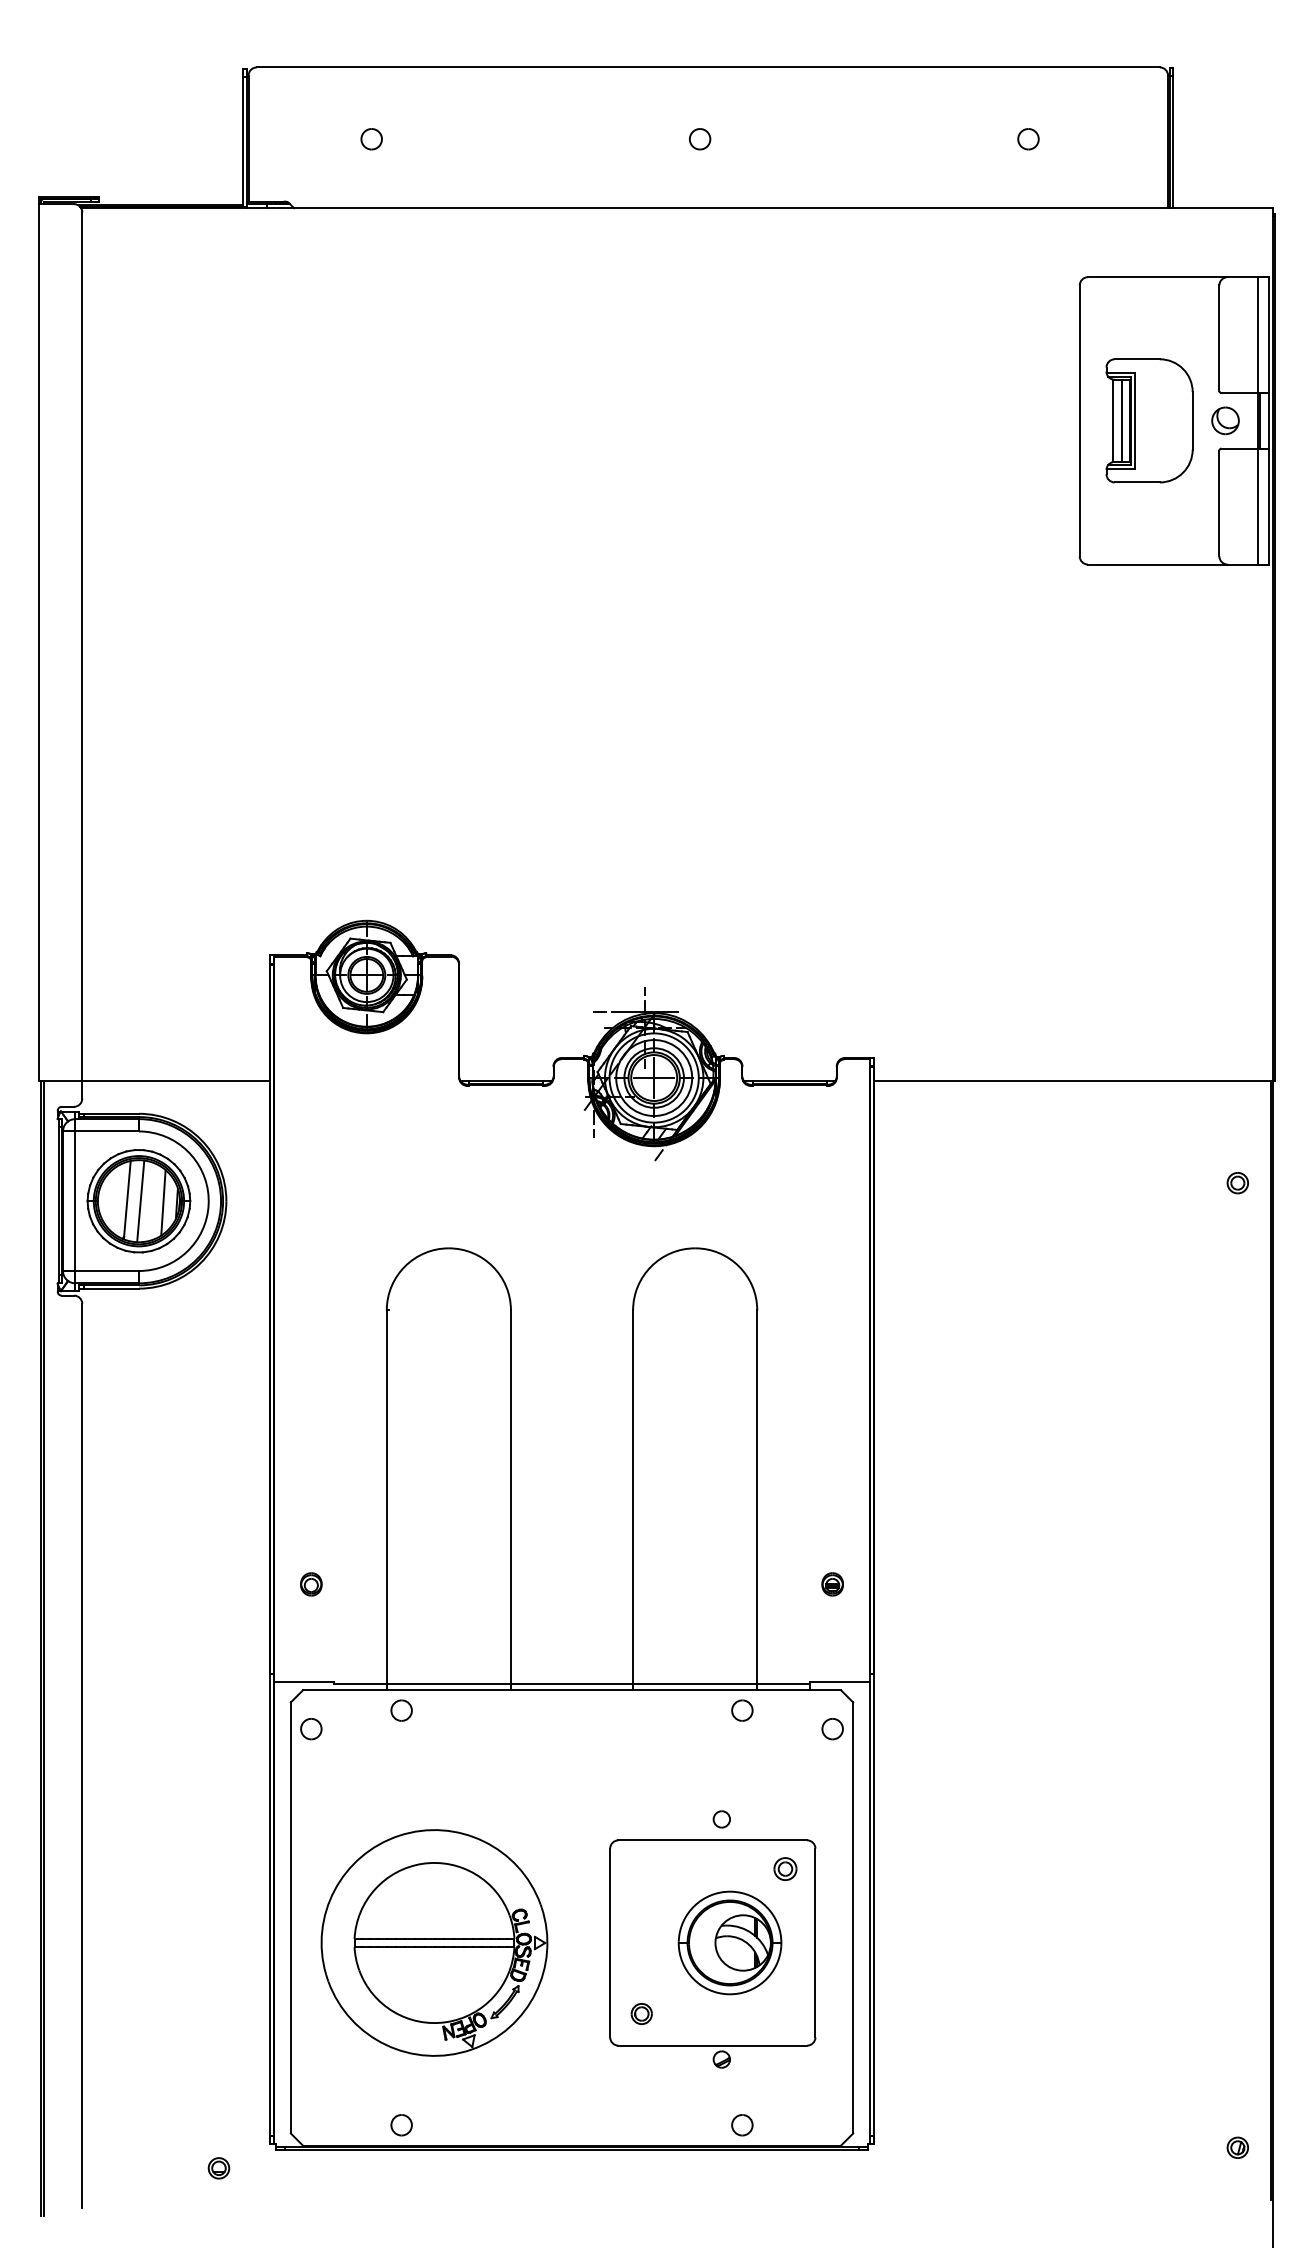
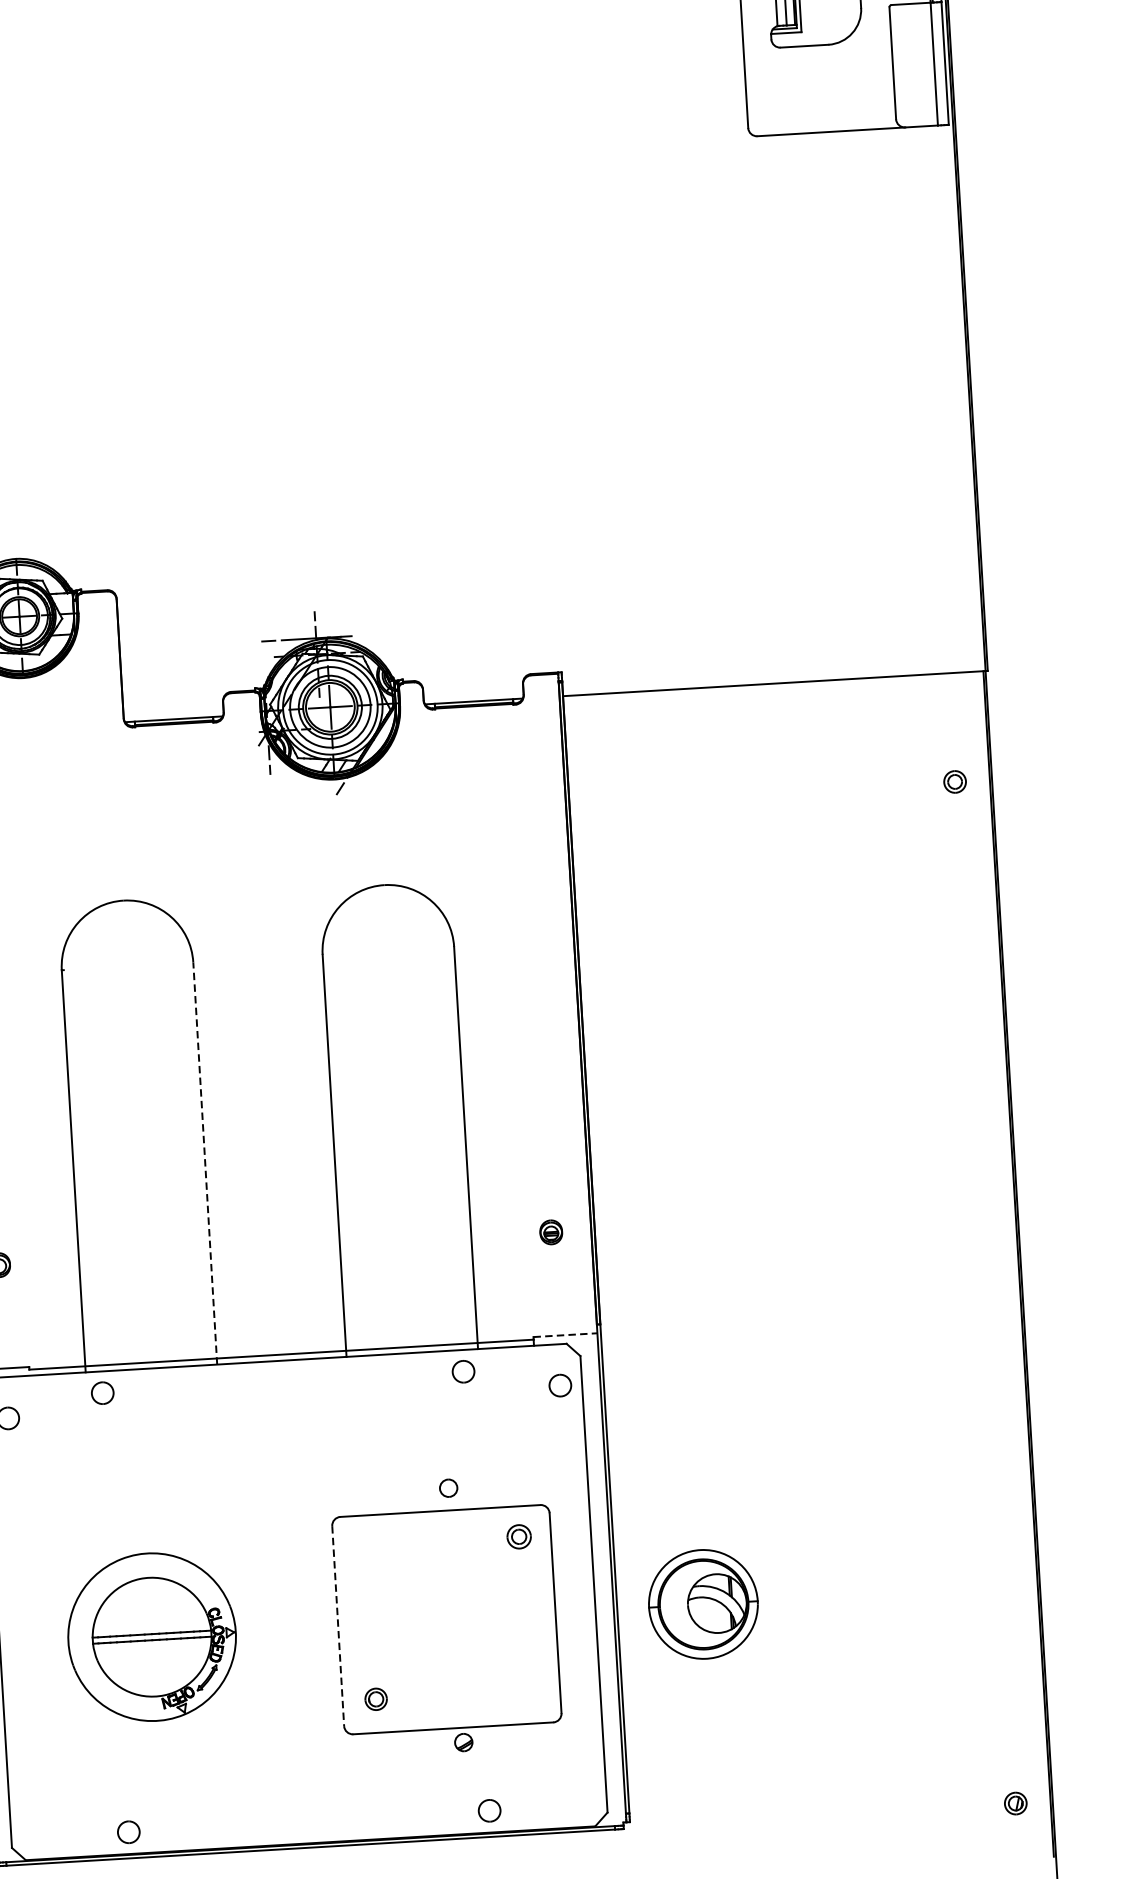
line: (510, 1500) -> (204, 1163), solid -> dashed
line: (840, 1681) -> (565, 1334), solid -> dashed
part: (434, 1942) -> (152, 1636), size x0.7
part: (729, 1942) -> (702, 1603), moved
line: (610, 1943) -> (338, 1626), solid -> dashed

